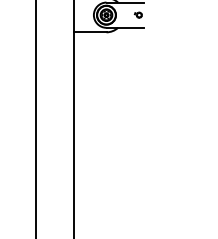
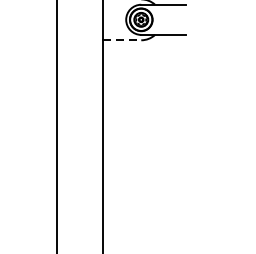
part: (137, 14) -> (178, 19), removed
line: (90, 32) -> (122, 40), solid -> dashed

